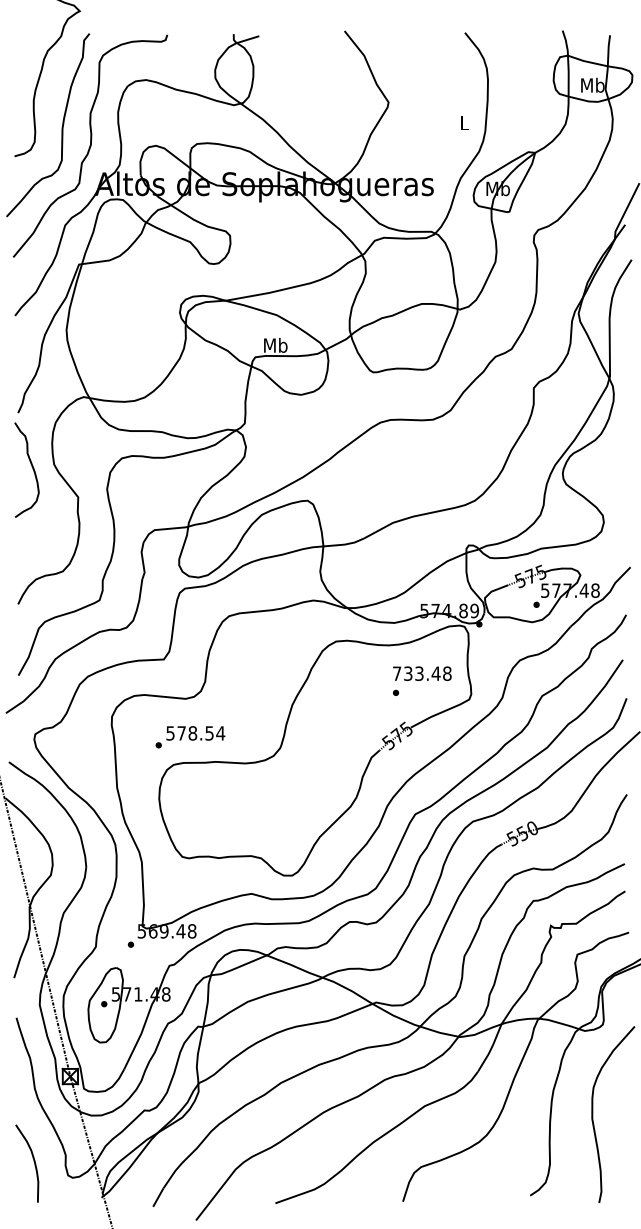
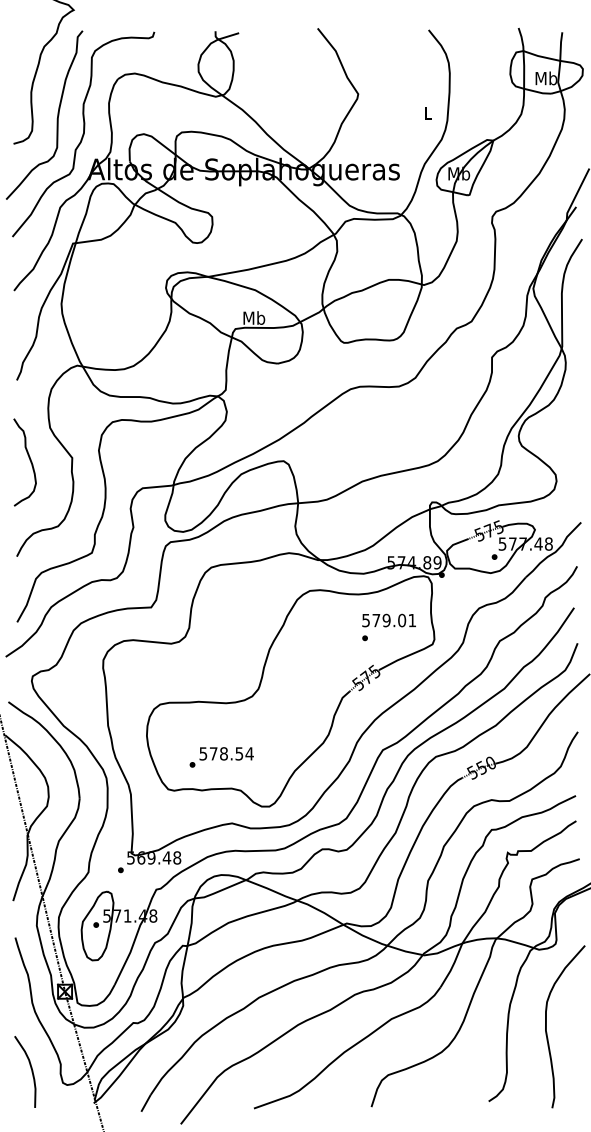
curve: (31, 466) -> (29, 459), moved
text: (422, 673) -> (389, 620), 733.48 -> 579.01
text: (190, 737) -> (221, 757), moved

